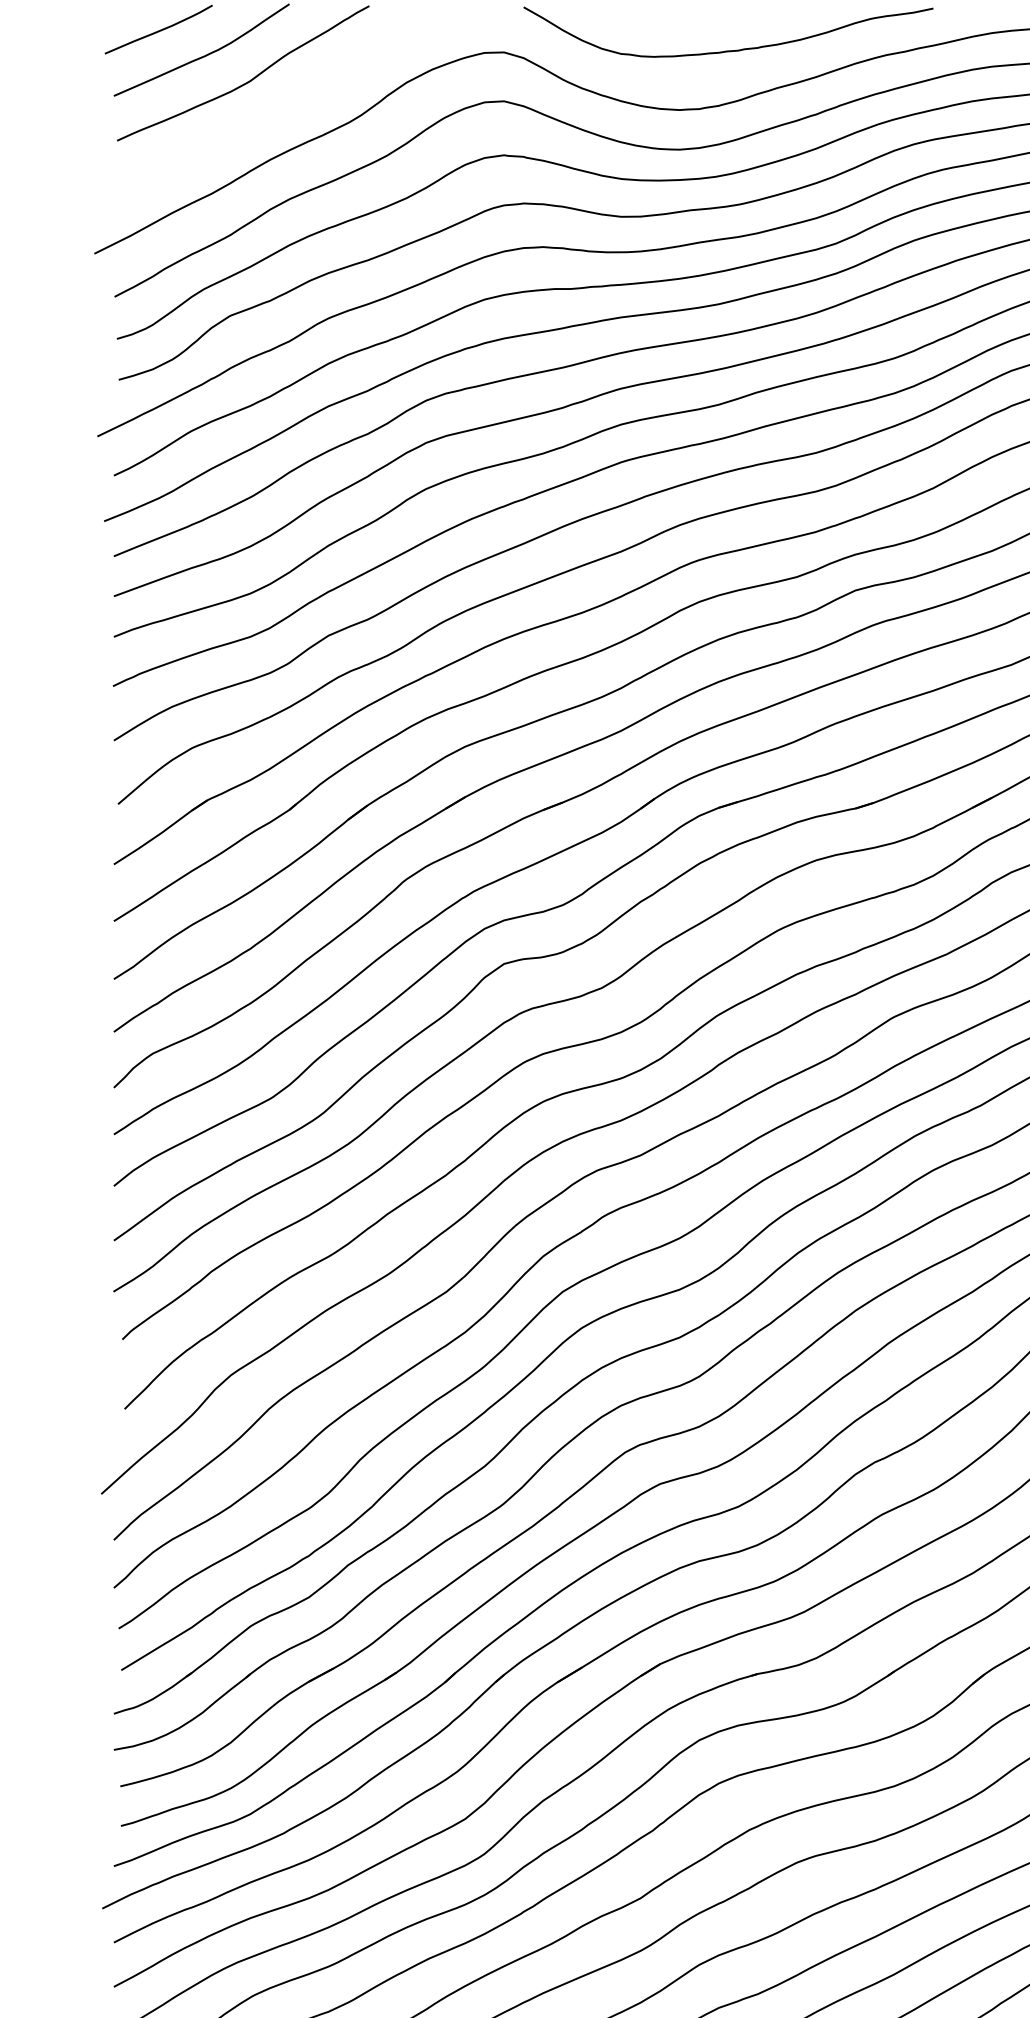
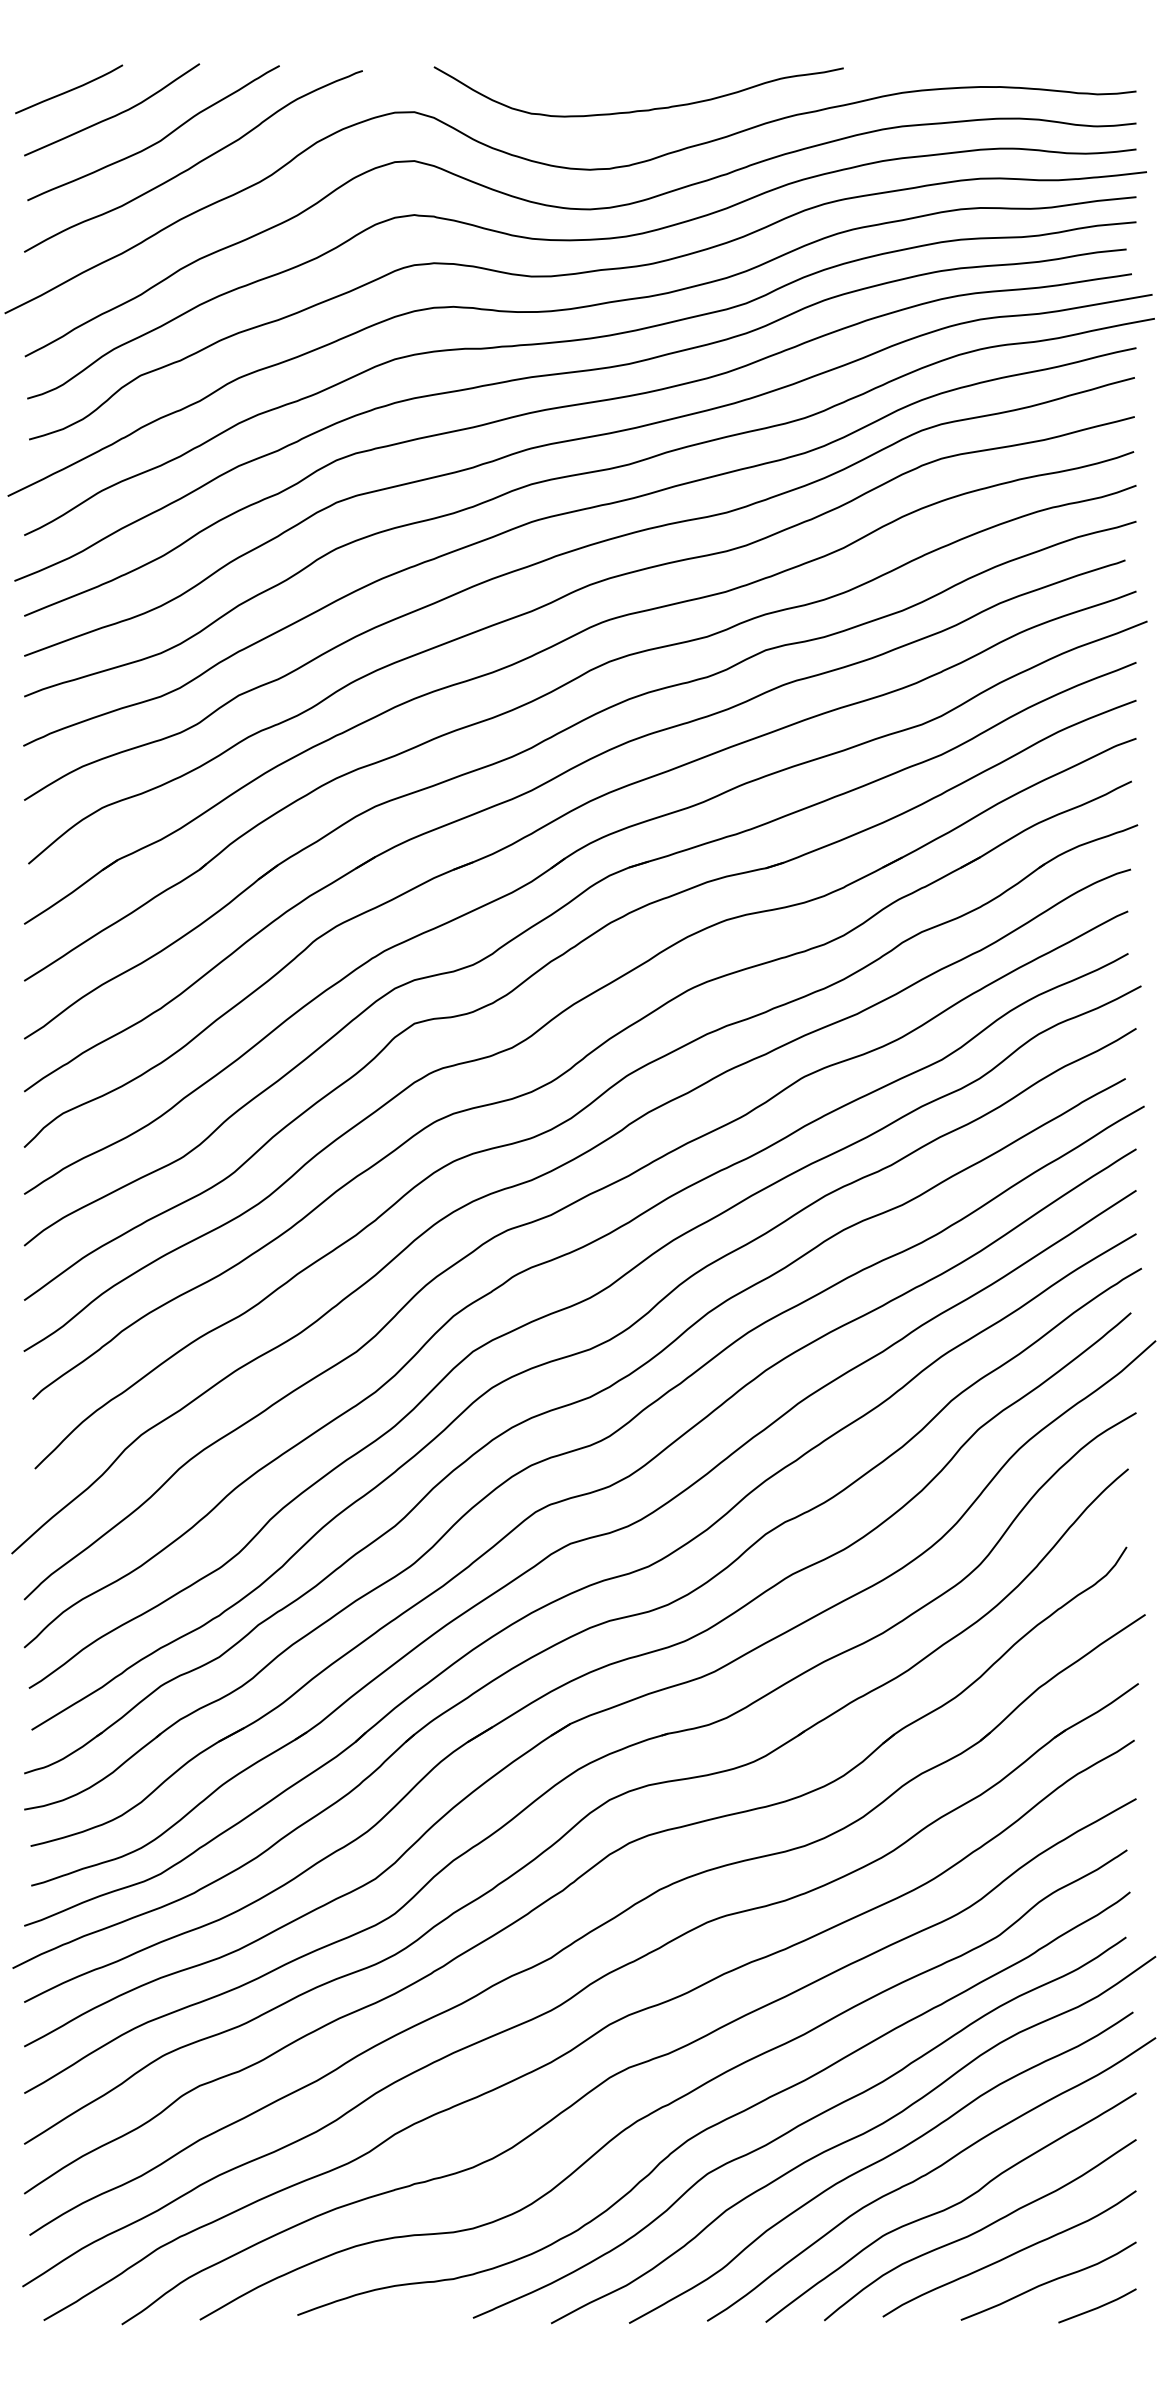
curve: (285, 103) -> (195, 163), added

